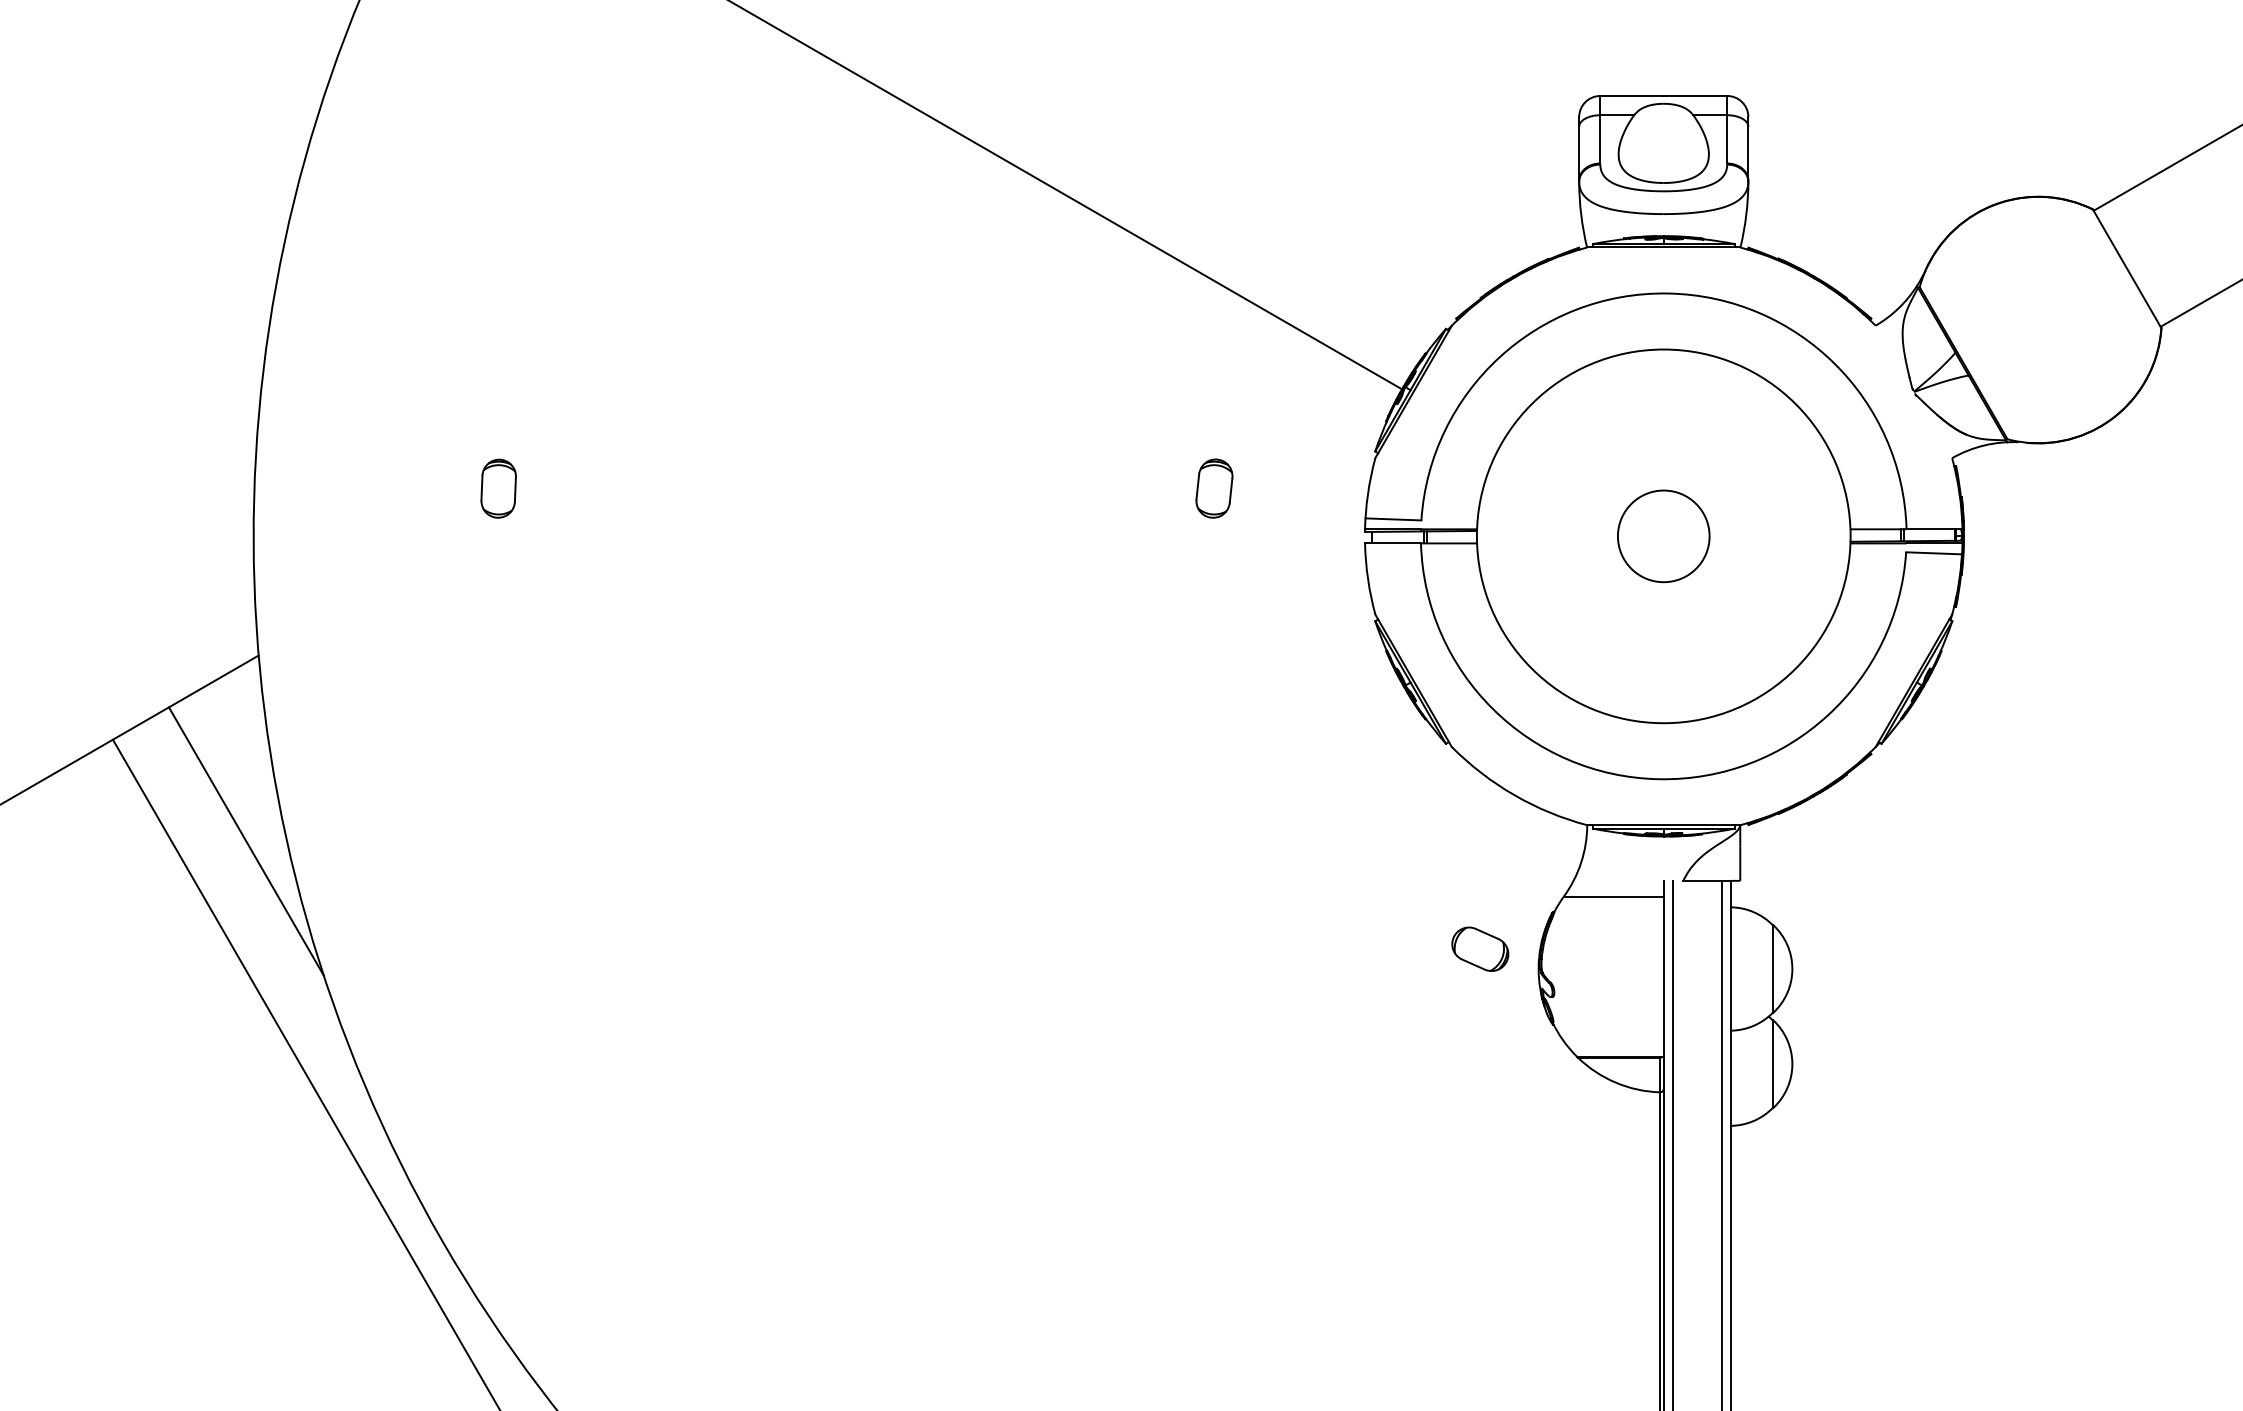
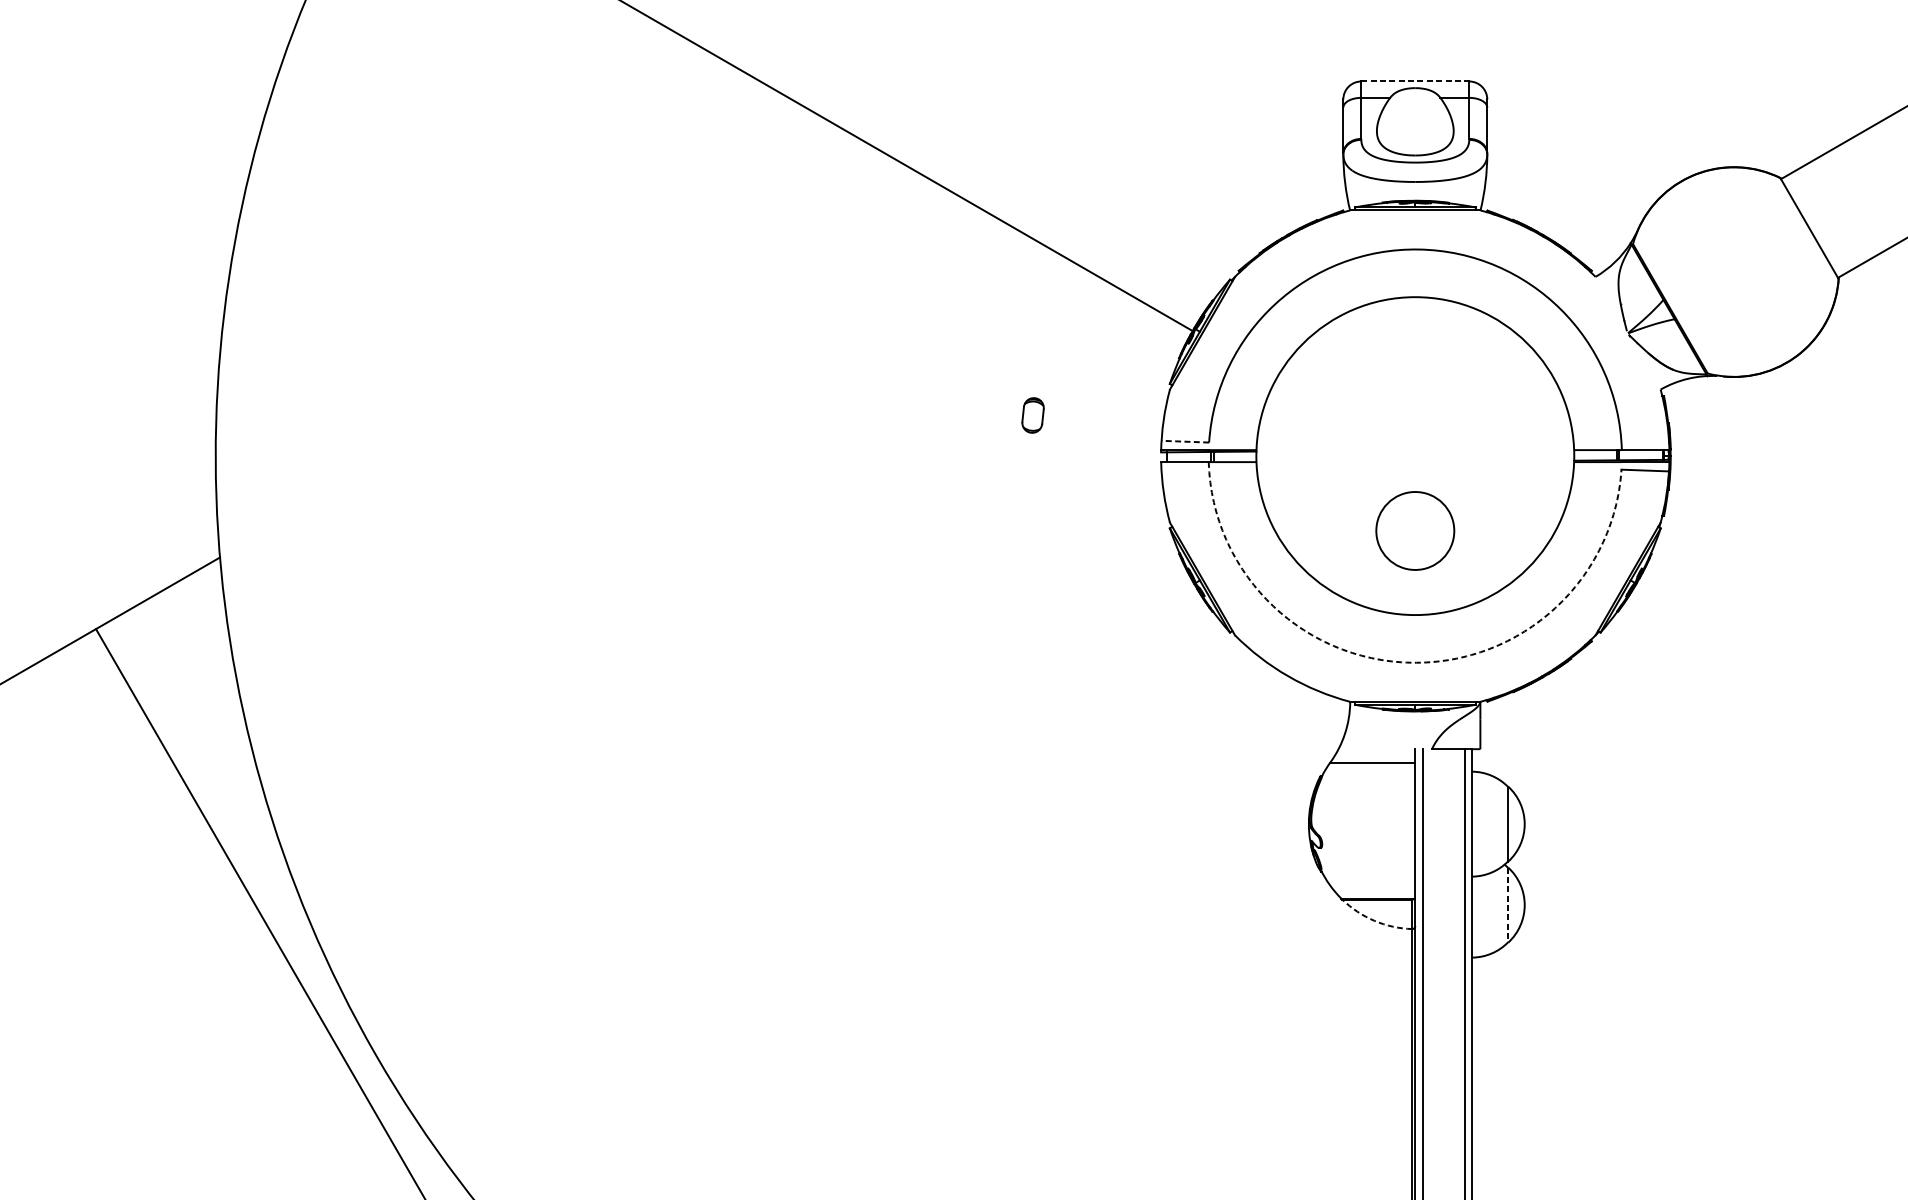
line: (1664, 95) -> (1415, 81), solid -> dashed
part: (498, 488) -> (424, 415), removed
part: (1214, 488) -> (1033, 415), size x0.7
line: (1393, 519) -> (1185, 441), solid -> dashed
circle: (1663, 536) -> (1415, 531), moved
arc: (1659, 779) -> (1411, 662), solid -> dashed
line: (245, 841) -> (208, 715), removed
part: (1480, 948) -> (1259, 806), removed
line: (1773, 1064) -> (1508, 905), solid -> dashed
arc: (1615, 1082) -> (1374, 920), solid -> dashed

